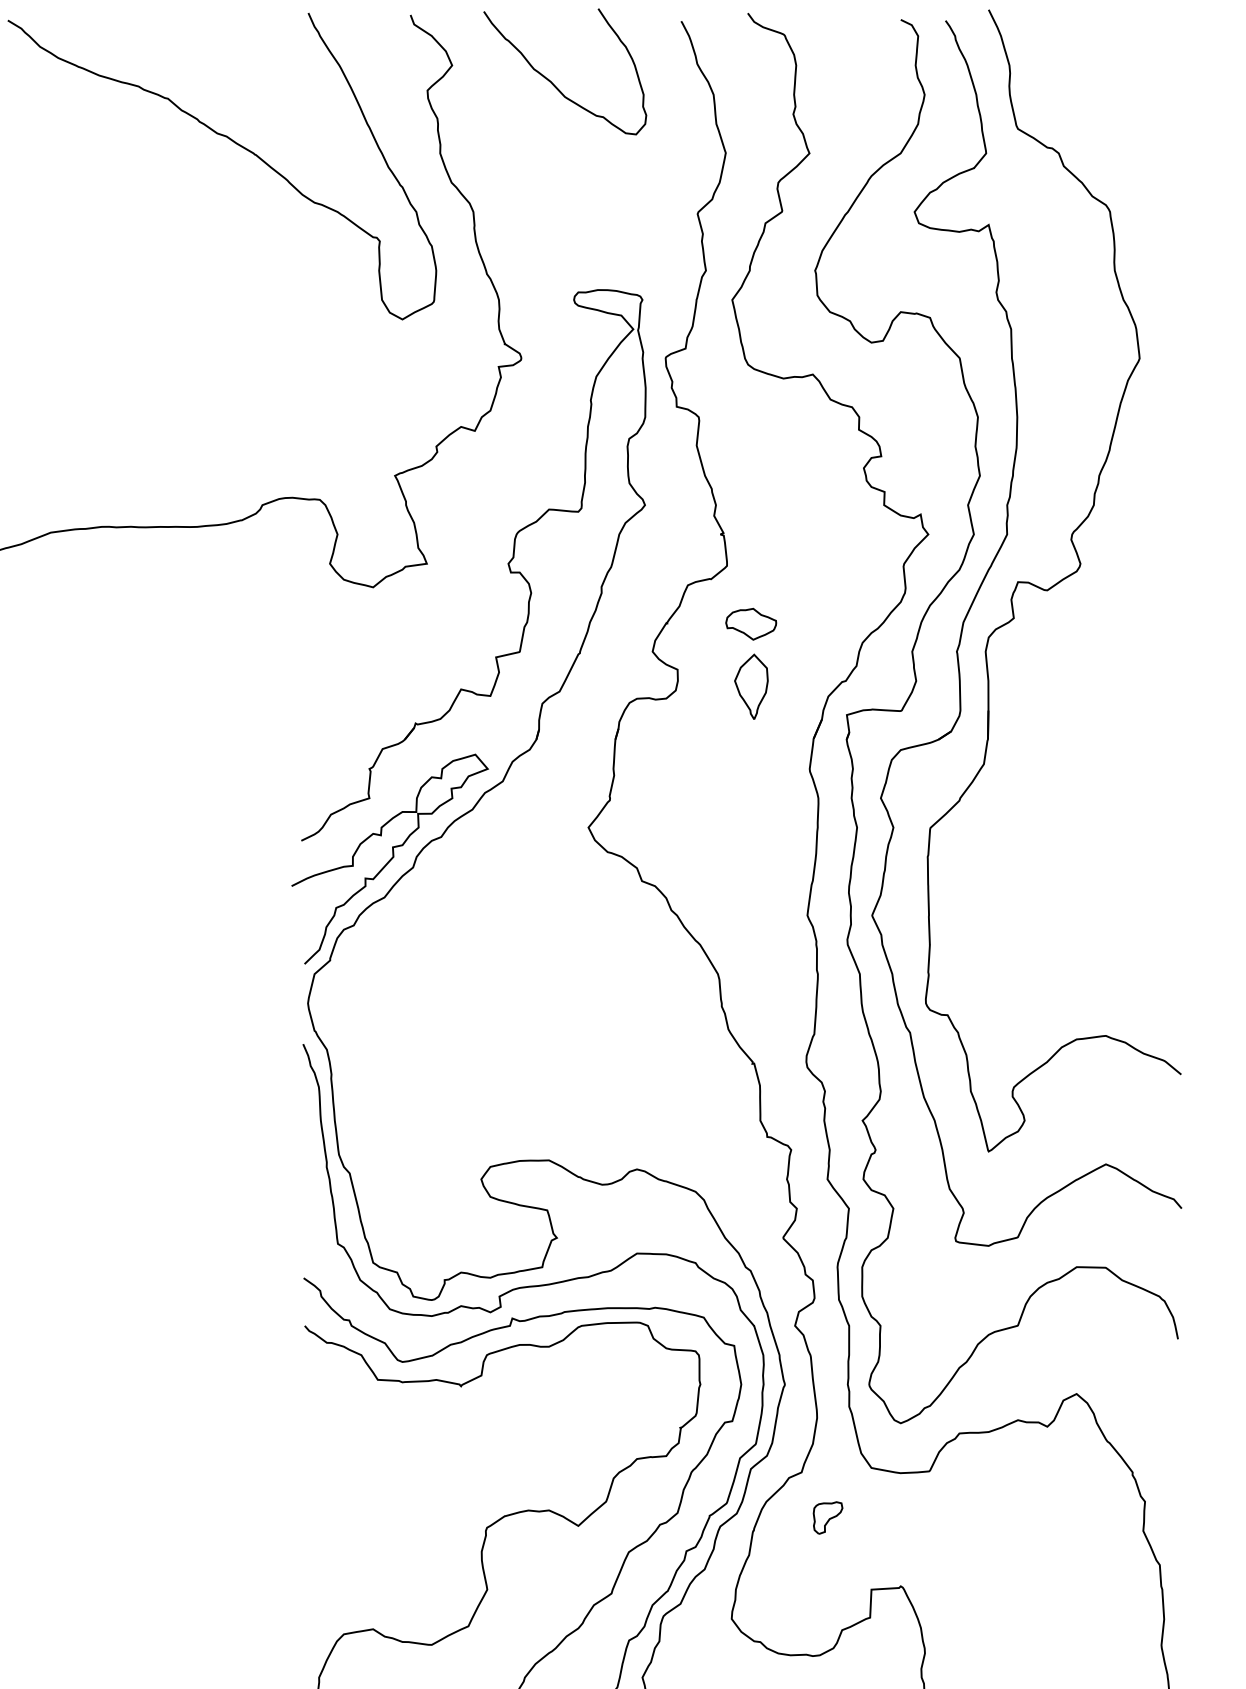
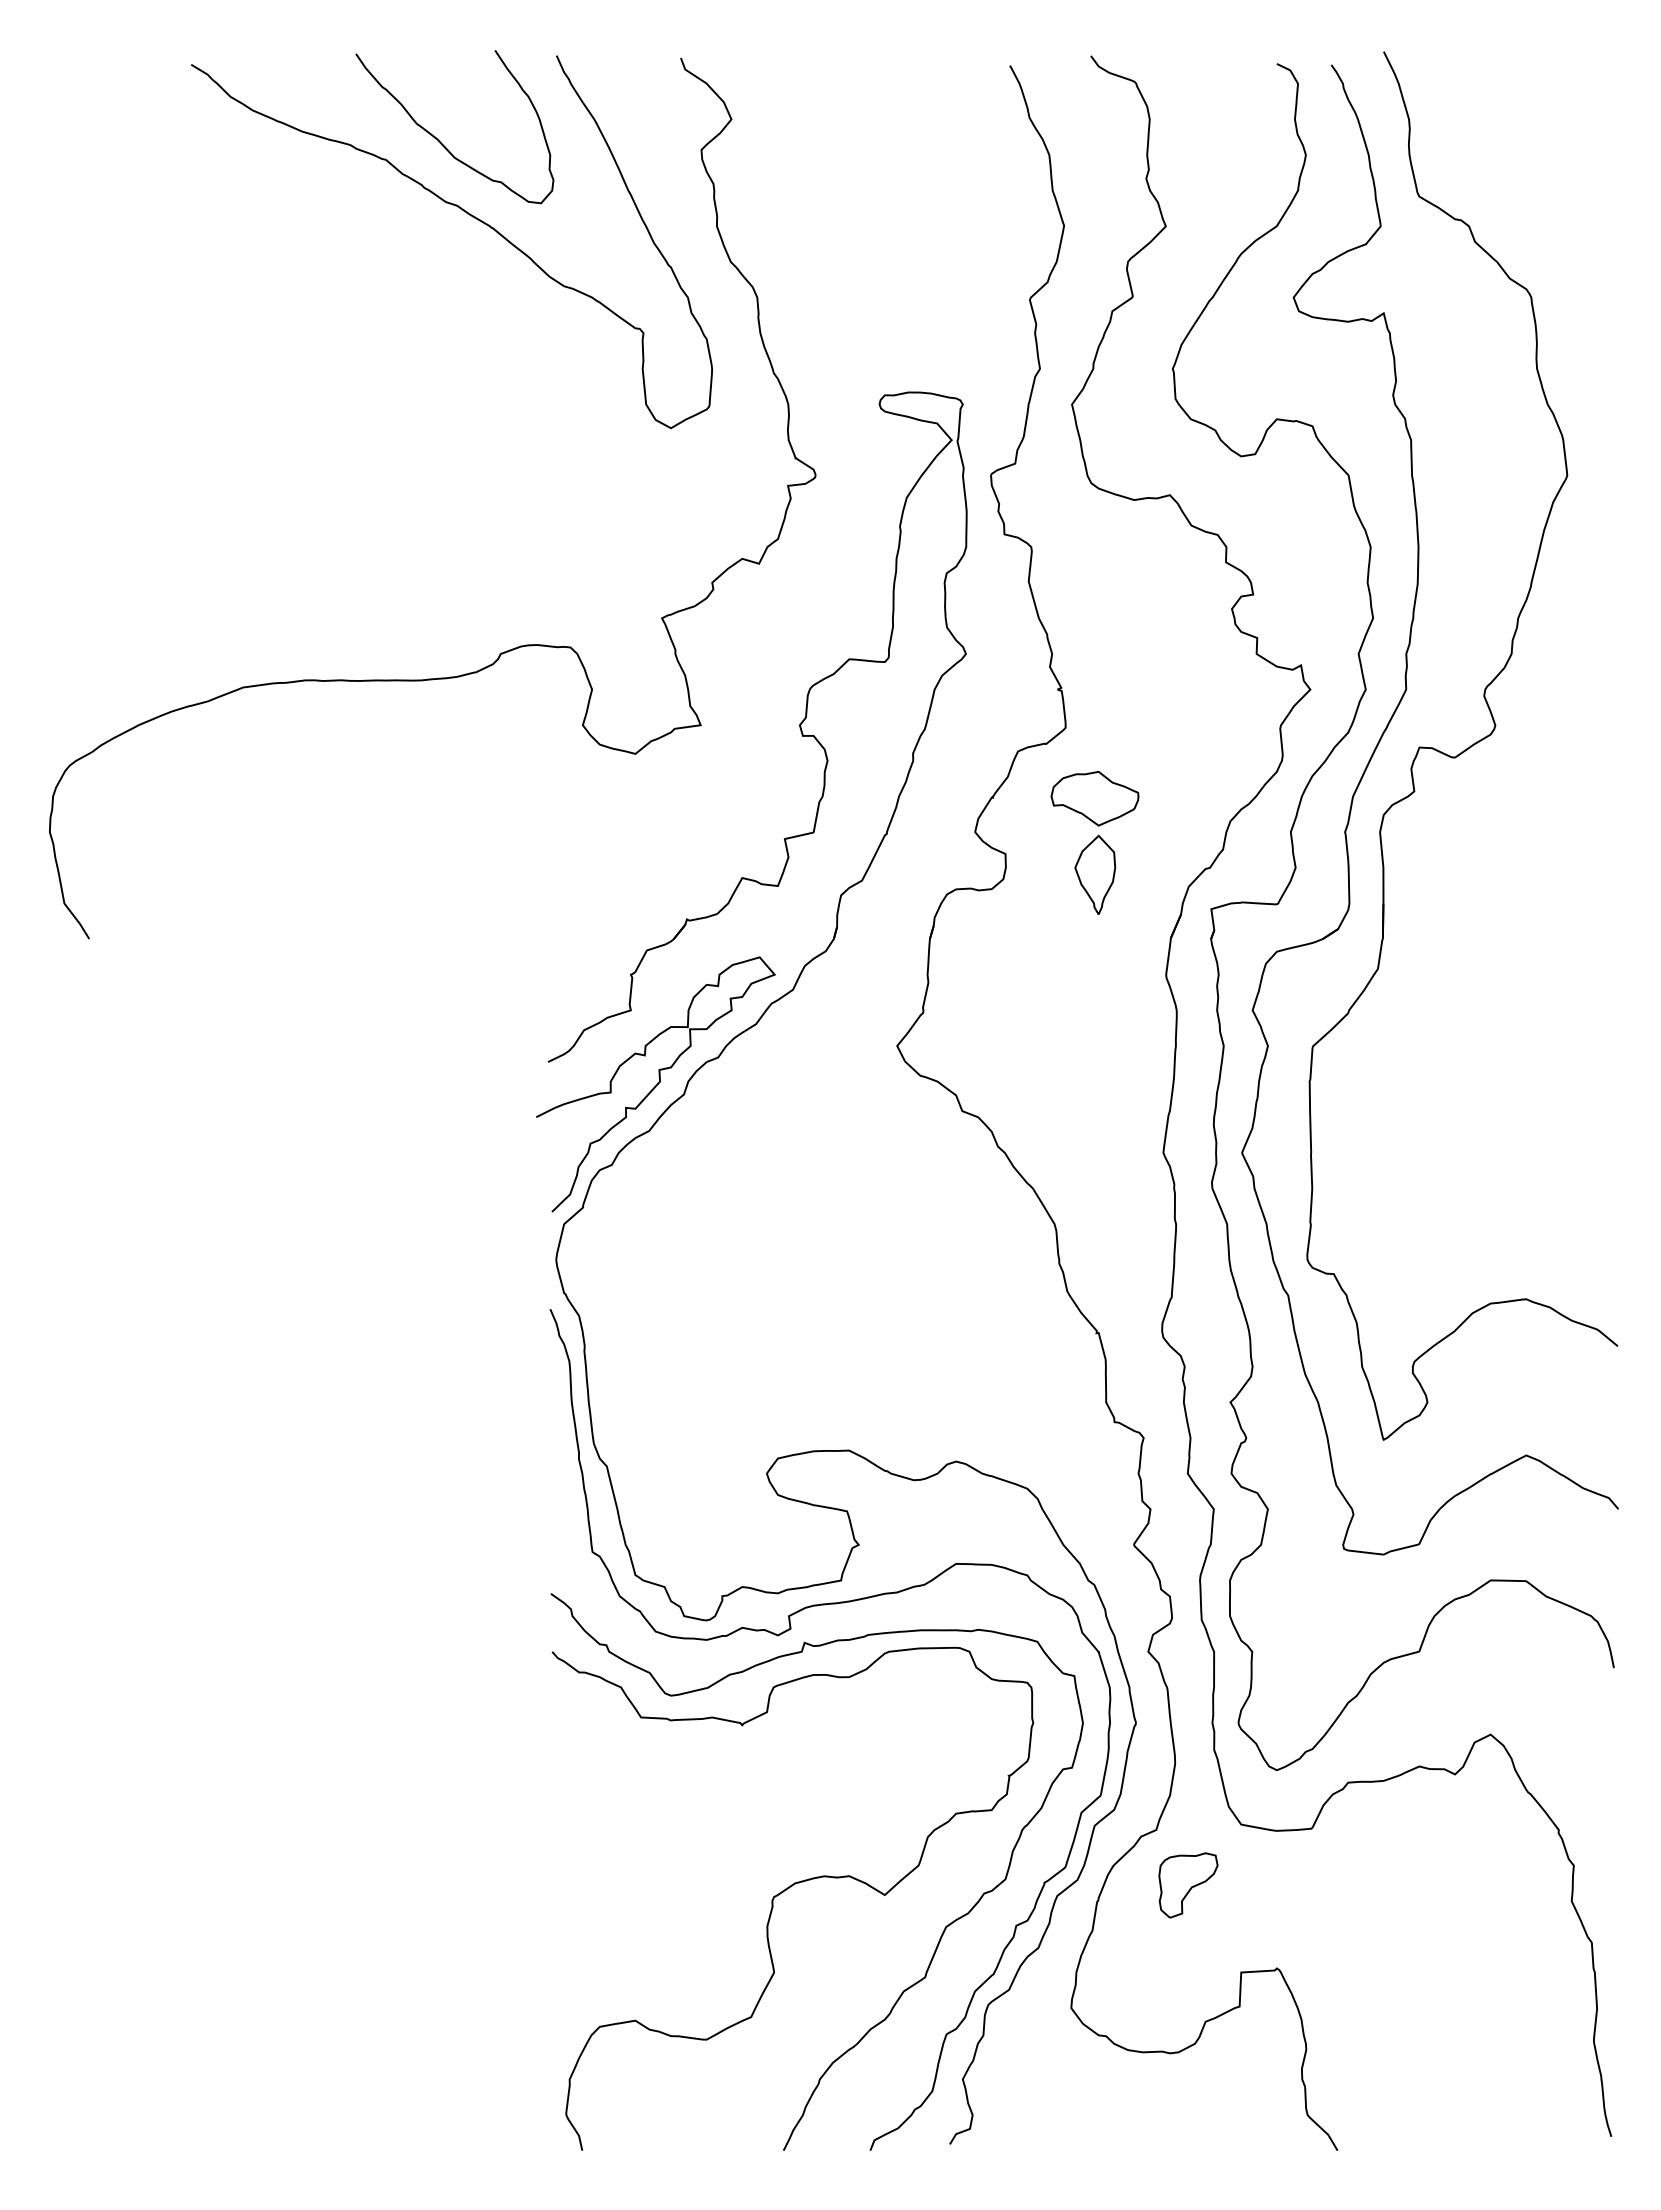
curve: (553, 83) -> (440, 141), moved
part: (750, 624) -> (1094, 798), size x1.43
part: (828, 1518) -> (1188, 1885), size x1.67

